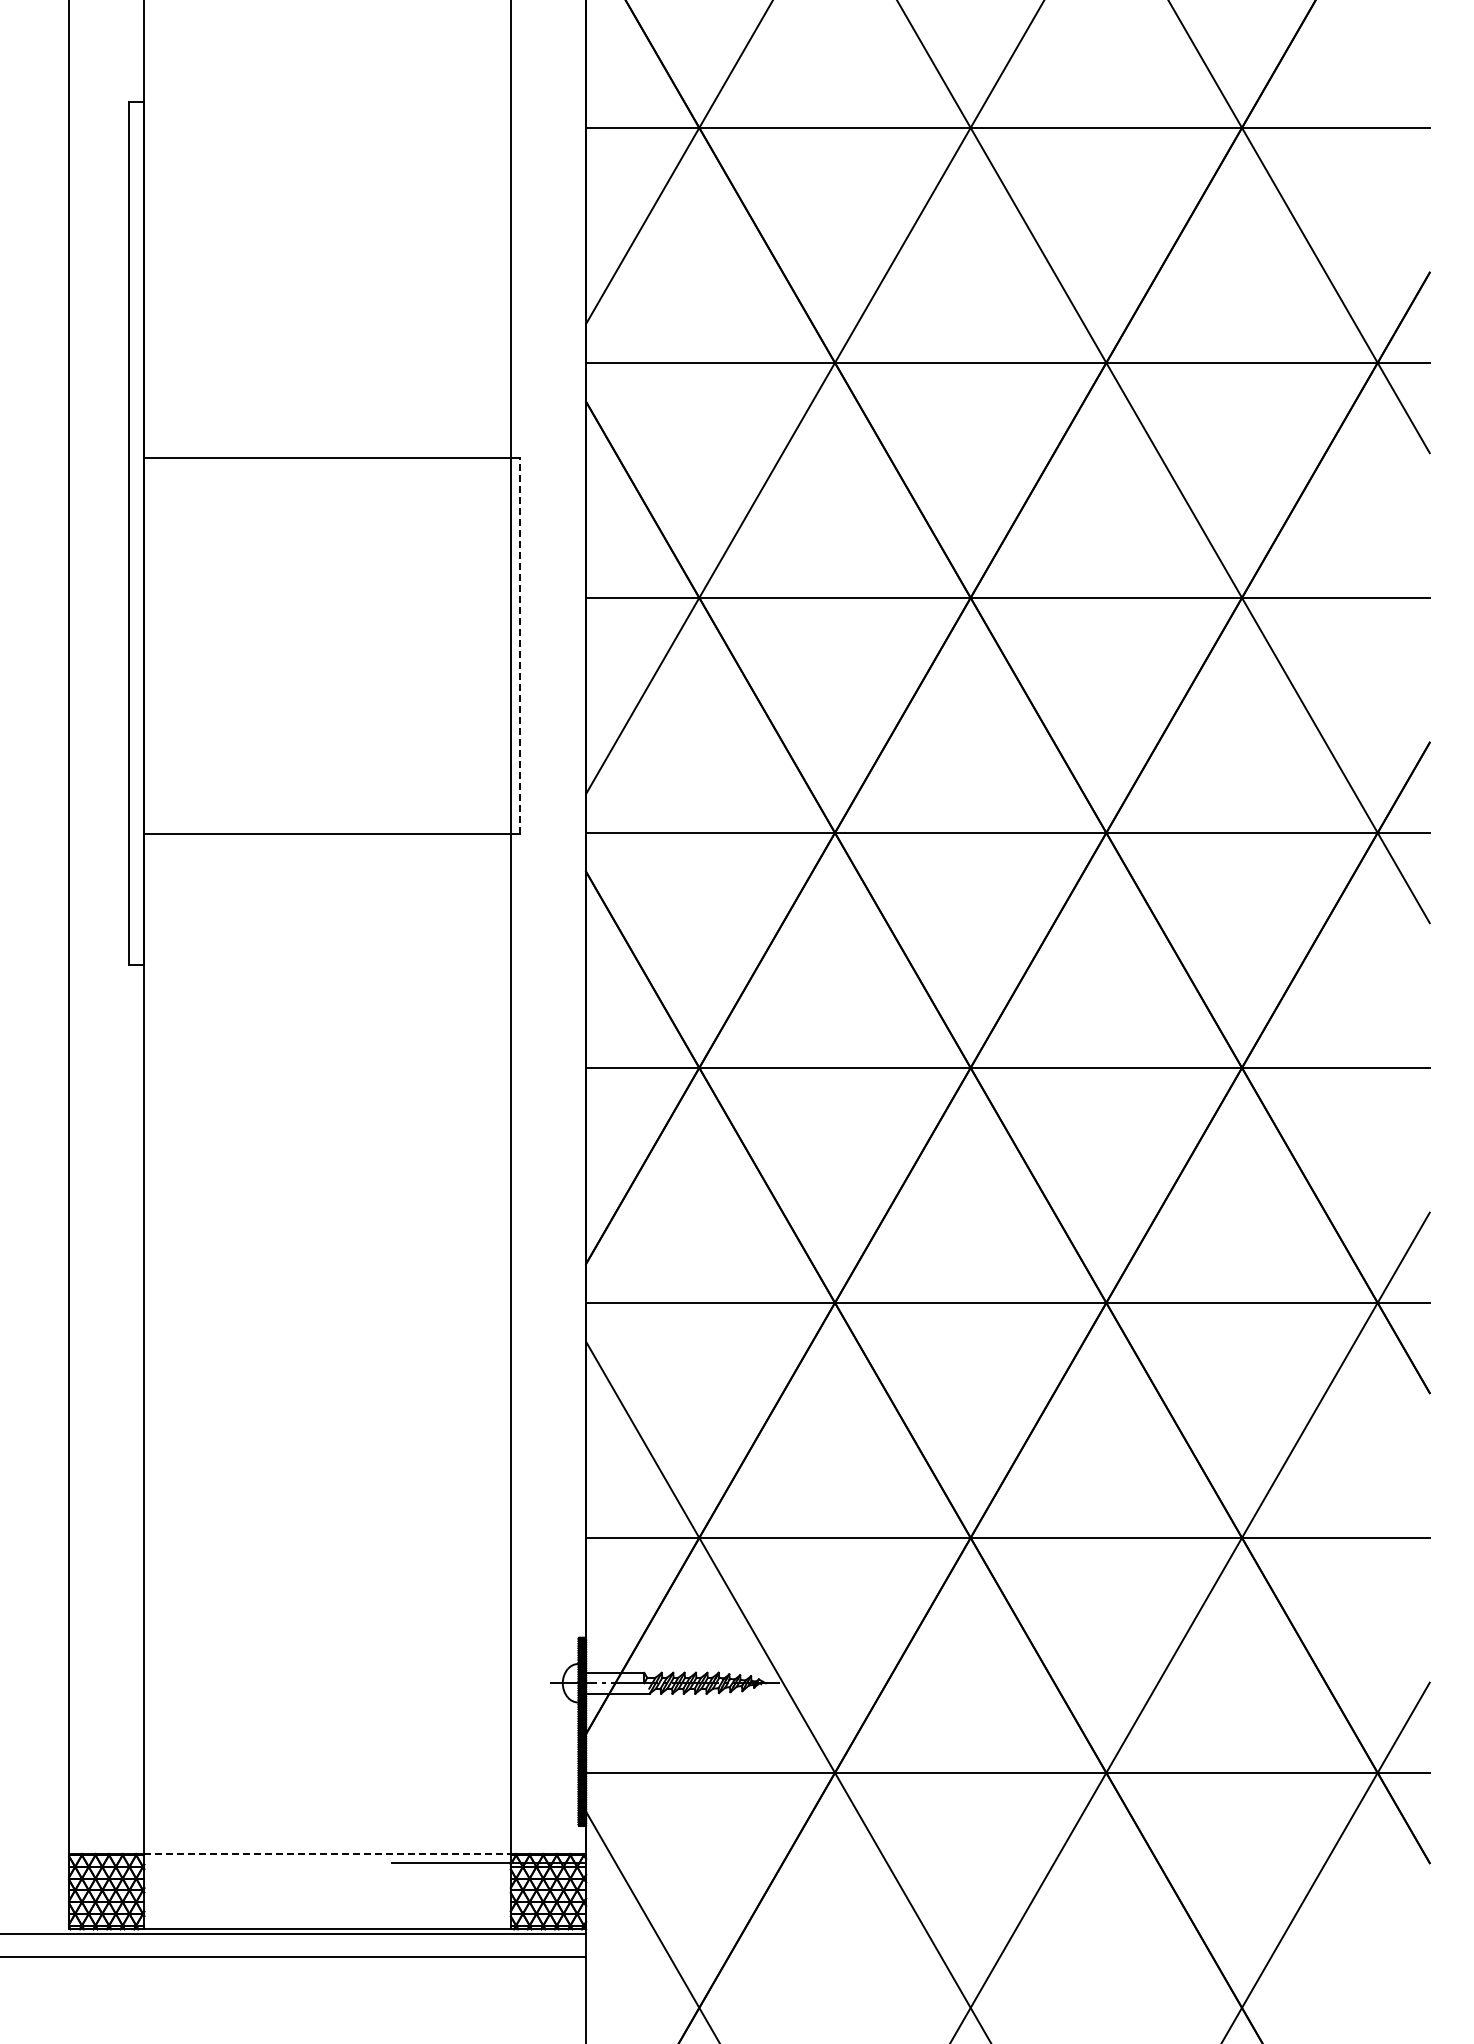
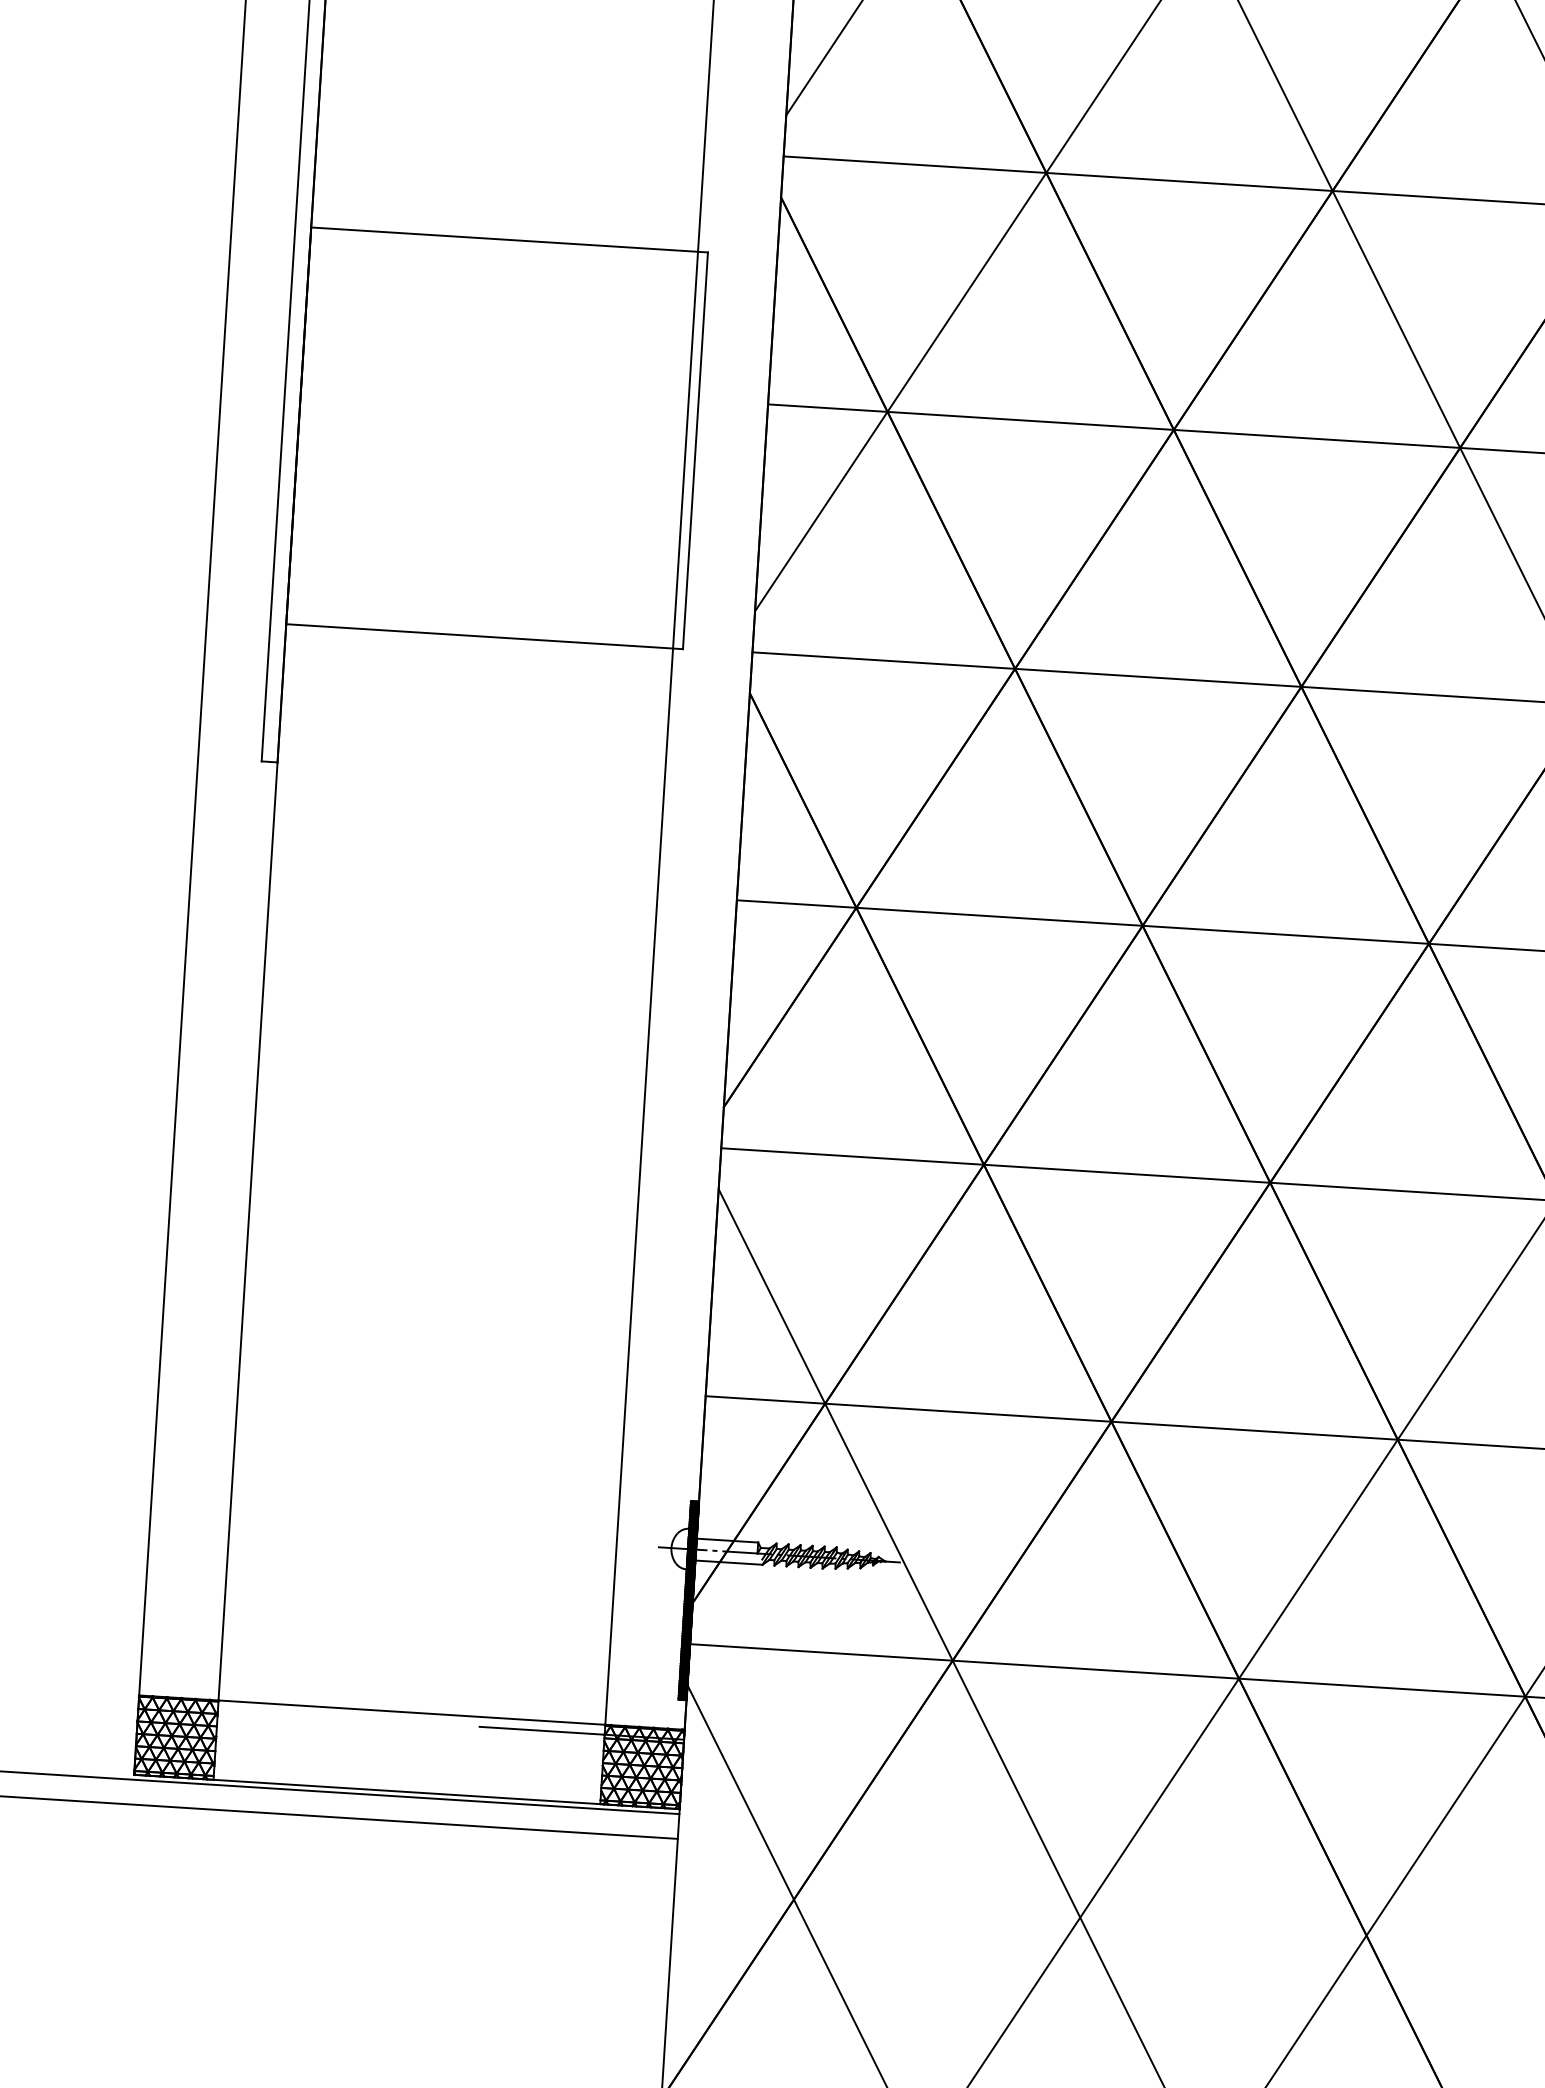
line: (520, 645) -> (695, 450), dashed -> solid
line: (328, 1854) -> (412, 1713), dashed -> solid

